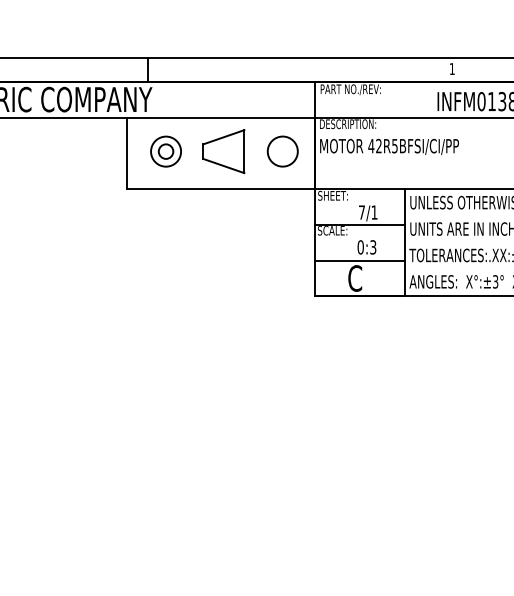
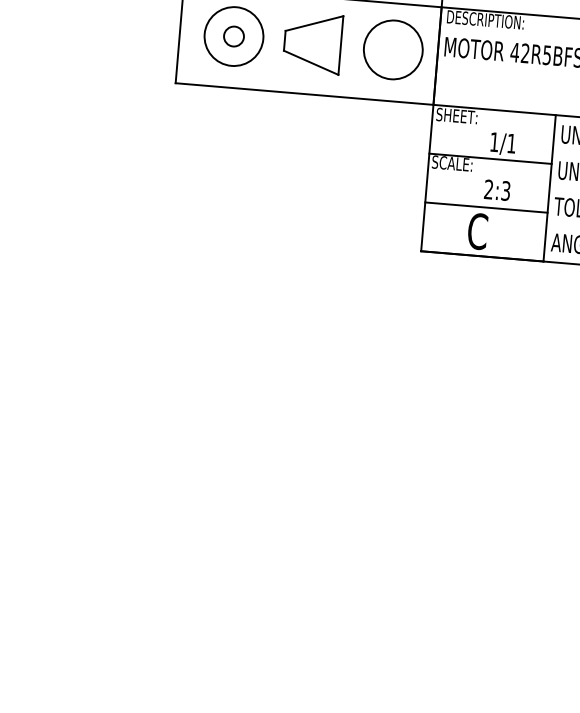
circle: (165, 151) -> (233, 36), size x1.43
circle: (282, 151) -> (393, 49), size x1.43
text: (361, 212) -> (493, 142), 7/1 -> 1/1
text: (360, 247) -> (488, 189), 0:3 -> 2:3

